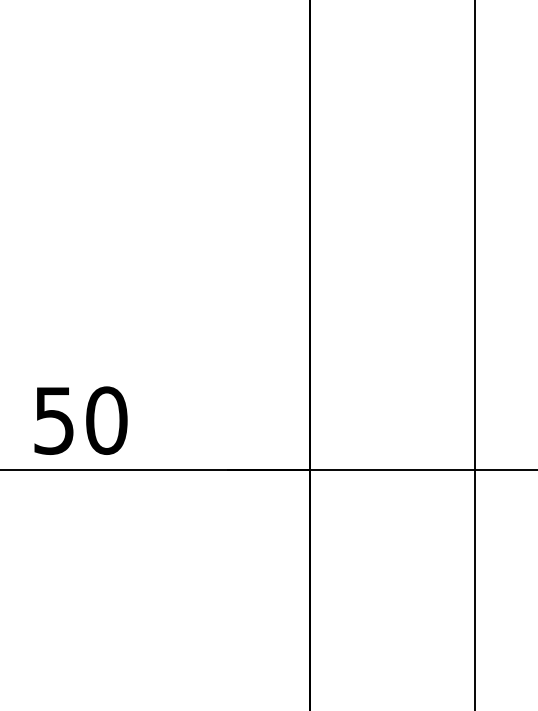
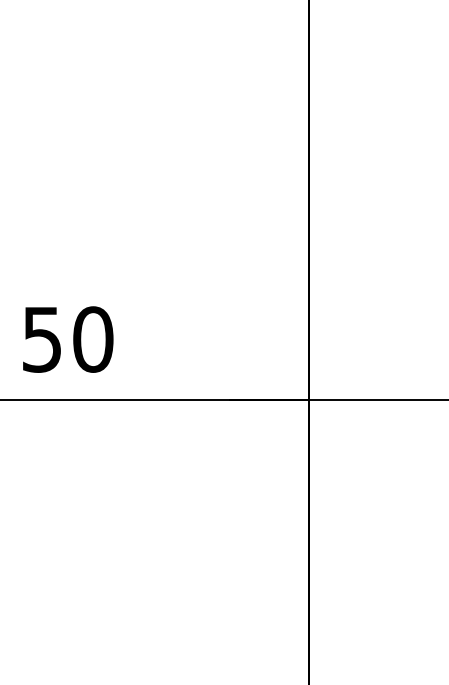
text: (80, 420) -> (67, 339), moved

